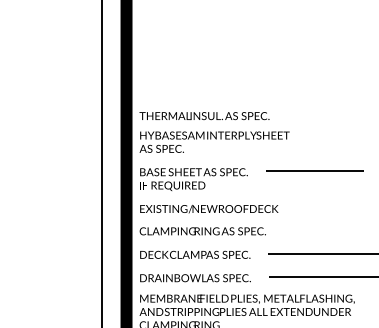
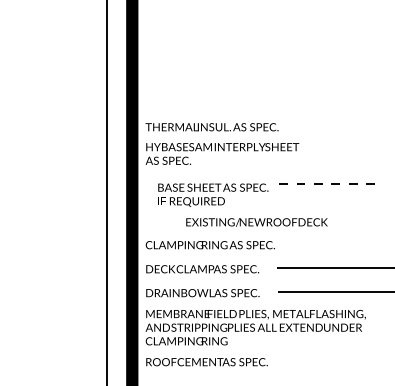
line: (314, 171) -> (324, 183), solid -> dashed
text: (194, 178) -> (213, 194), moved
text: (208, 209) -> (256, 222), moved

